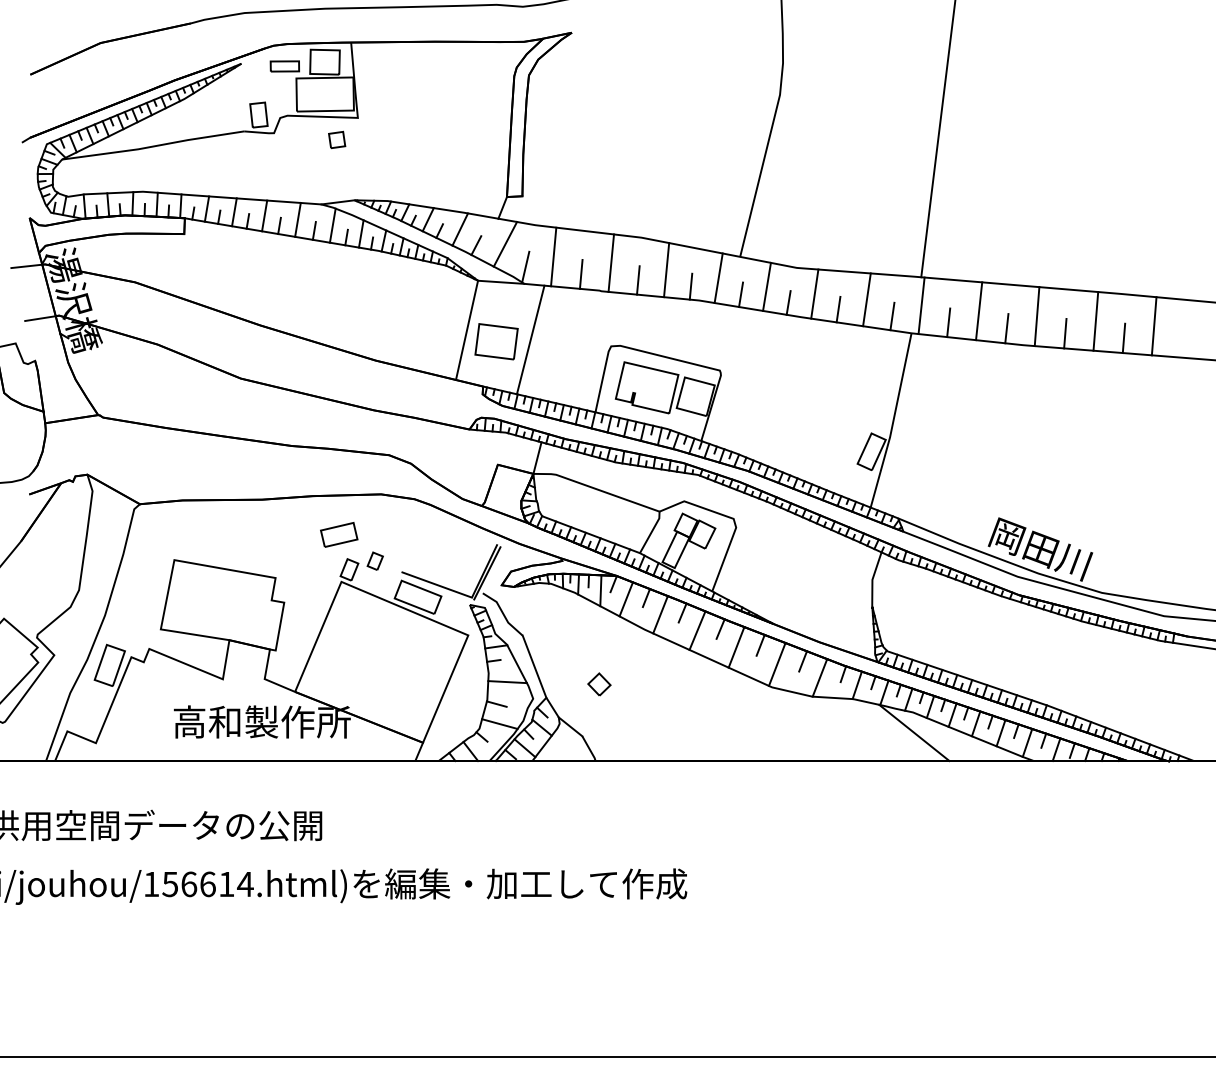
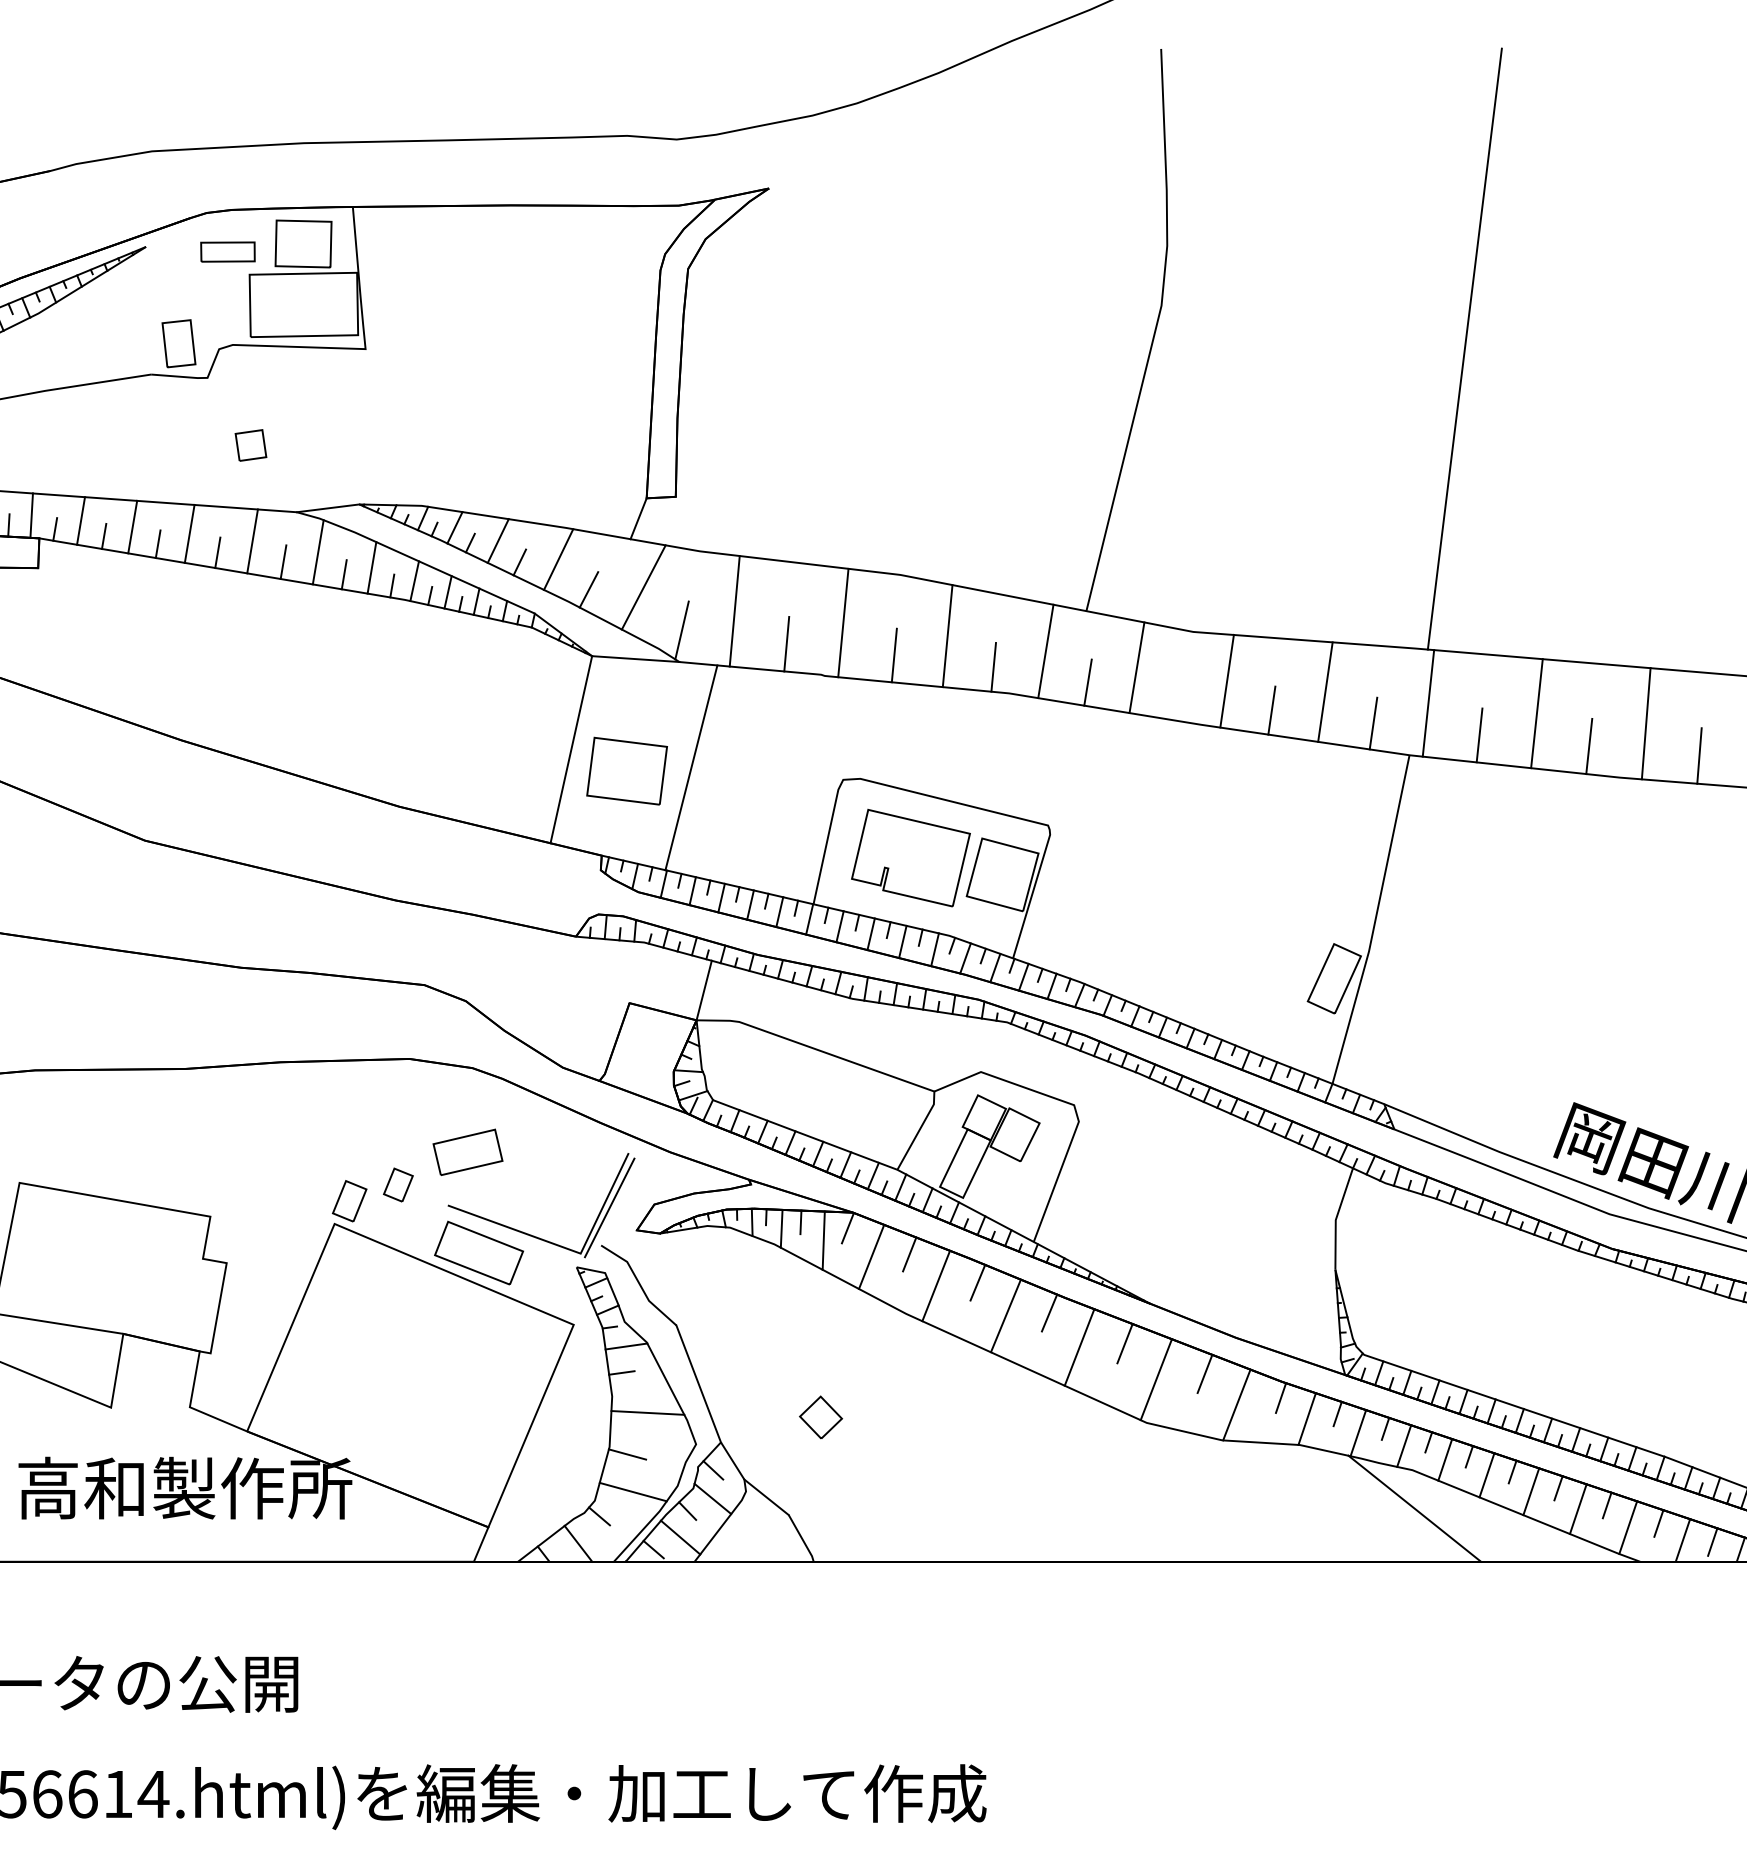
part: (337, 139) -> (251, 444), moved
line: (788, 302) -> (1177, 697), removed
part: (339, 534) -> (468, 1151), moved

